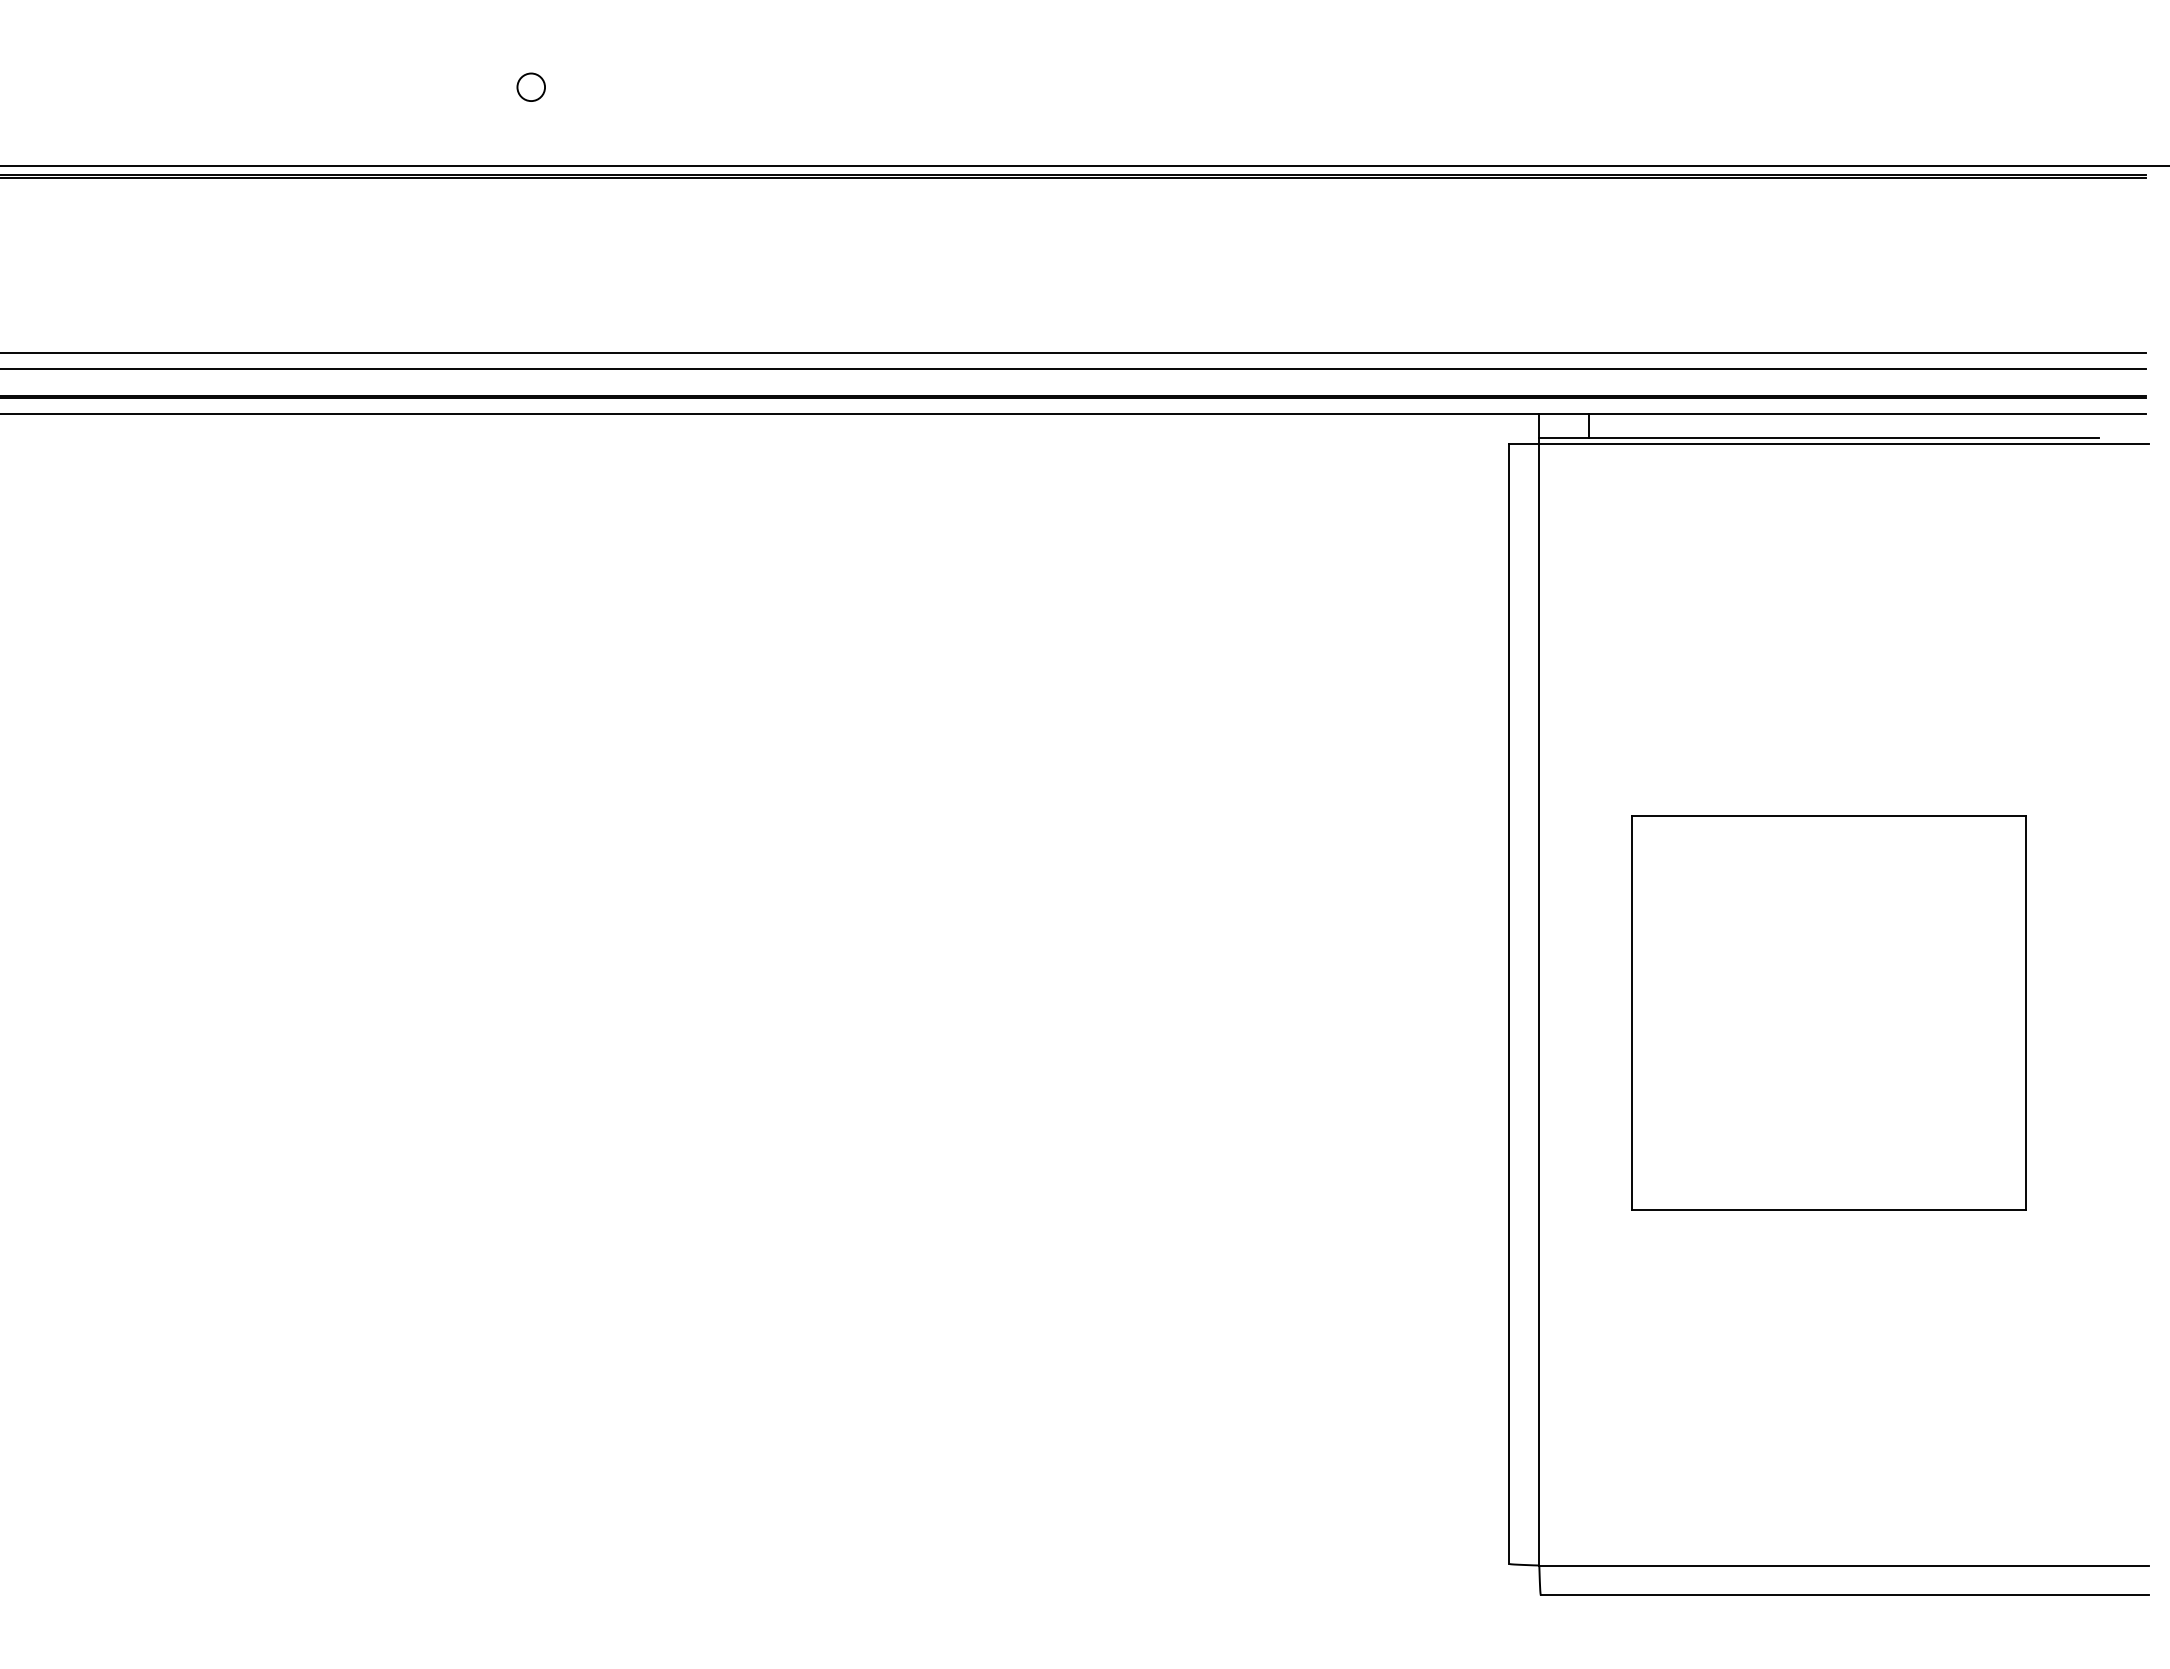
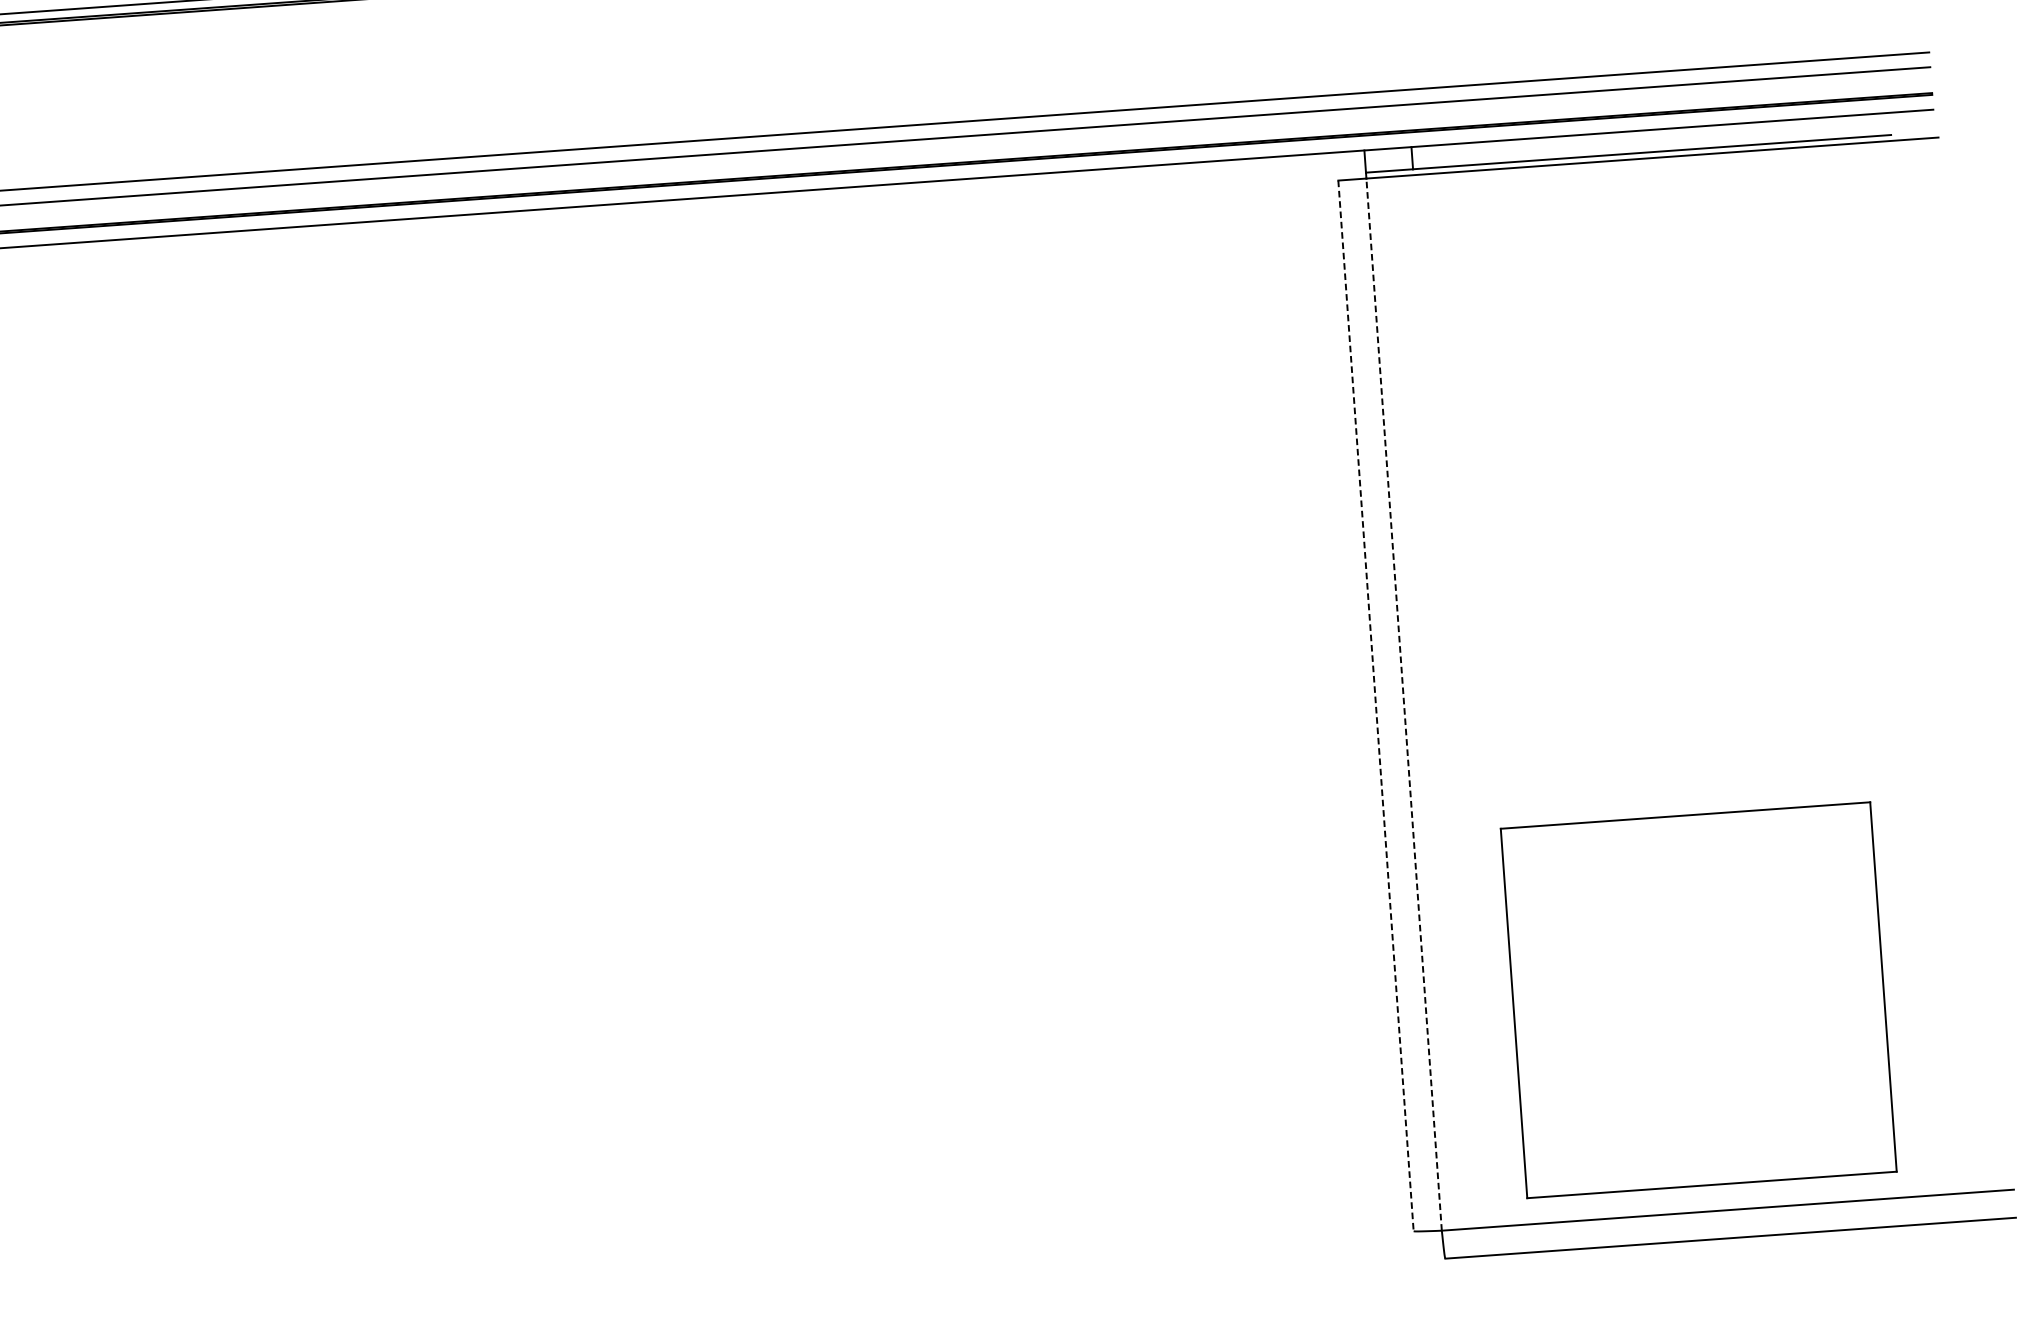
line: (1509, 1004) -> (1376, 706), solid -> dashed
line: (1539, 1004) -> (1404, 704), solid -> dashed
part: (1828, 1012) -> (1698, 1000), moved

